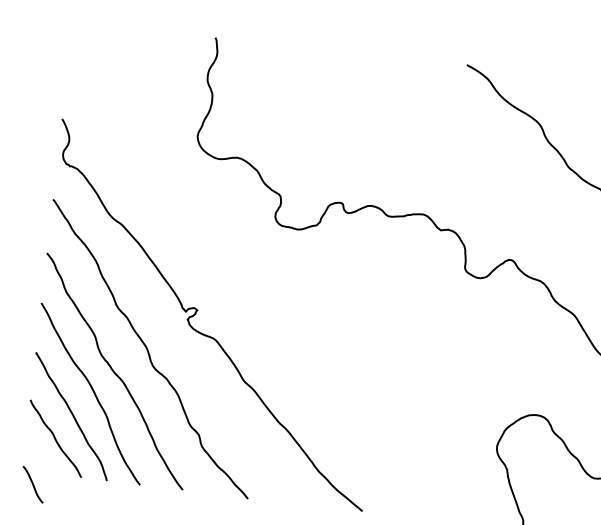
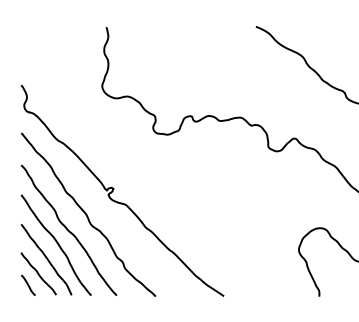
line: (33, 483) -> (28, 284), moved

